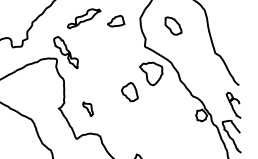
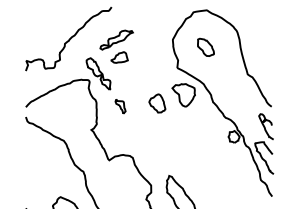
part: (116, 21) -> (119, 57), moved
part: (130, 92) -> (157, 103), moved
part: (88, 109) -> (120, 106), moved

